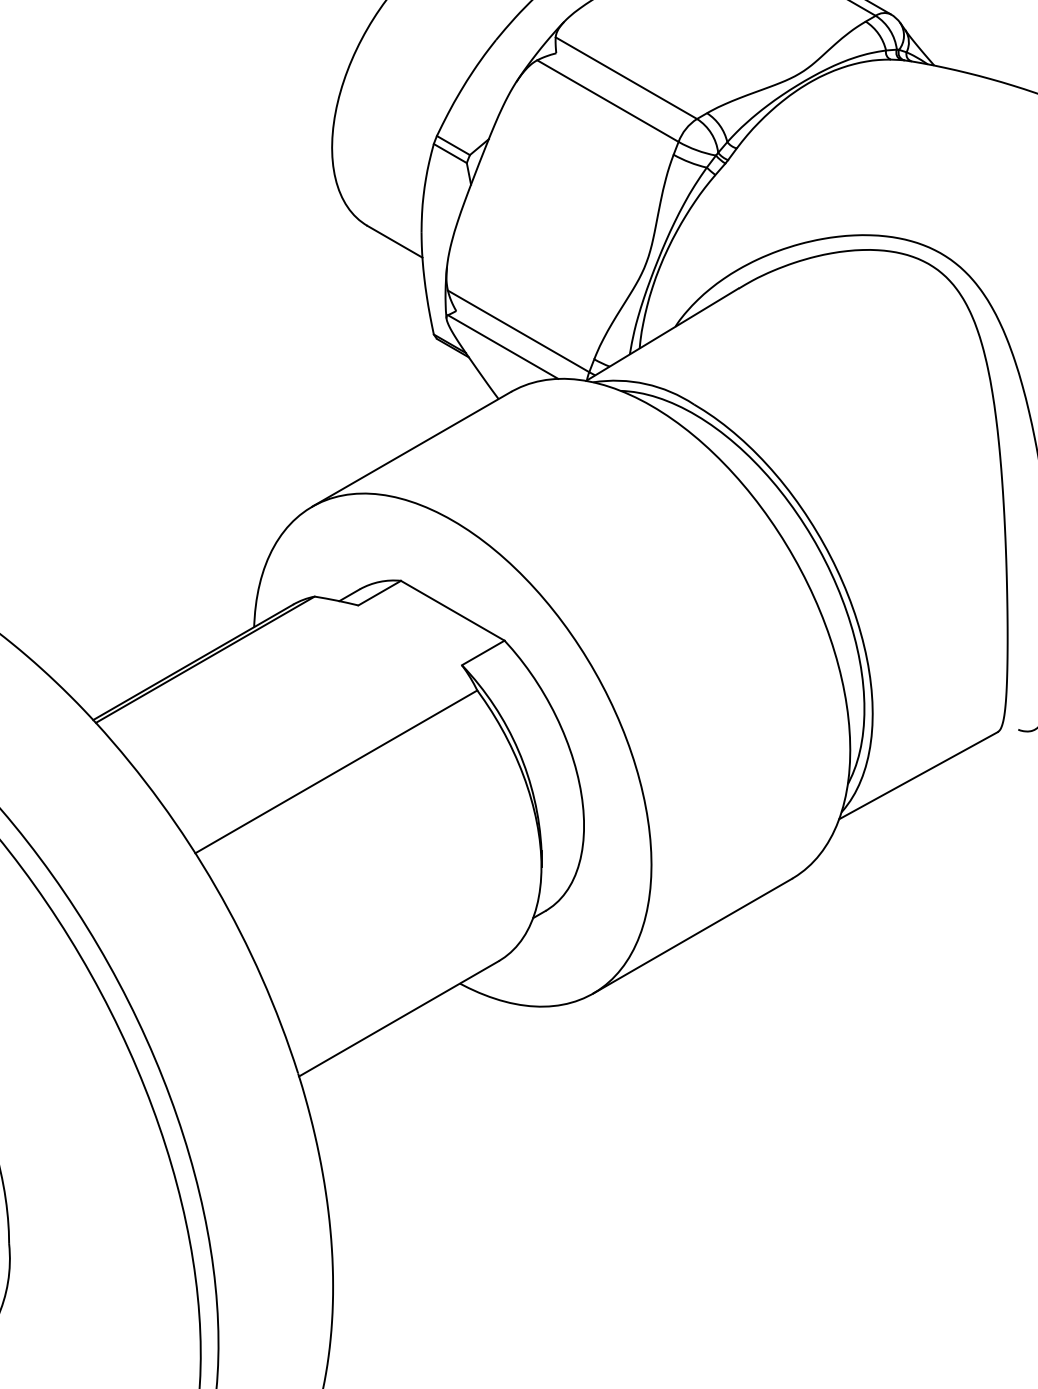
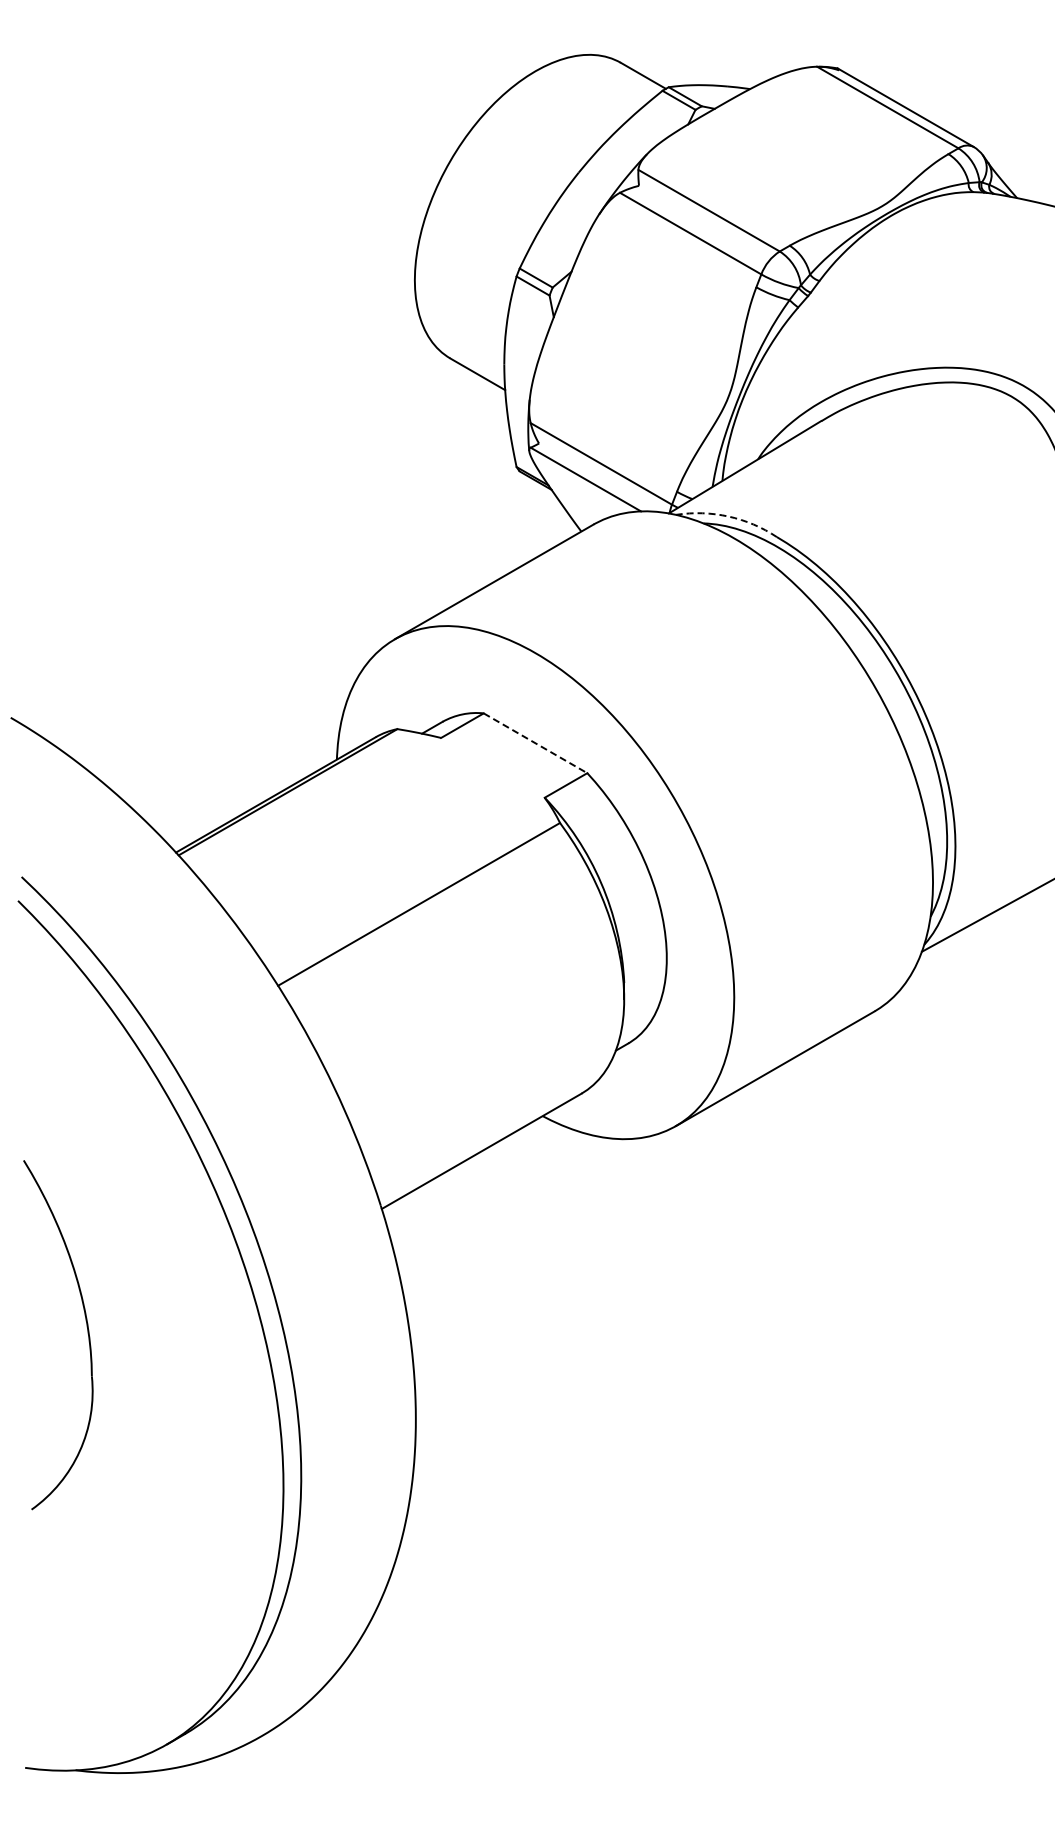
arc: (645, 383) -> (728, 516), solid -> dashed
line: (452, 610) -> (535, 743), solid -> dashed

